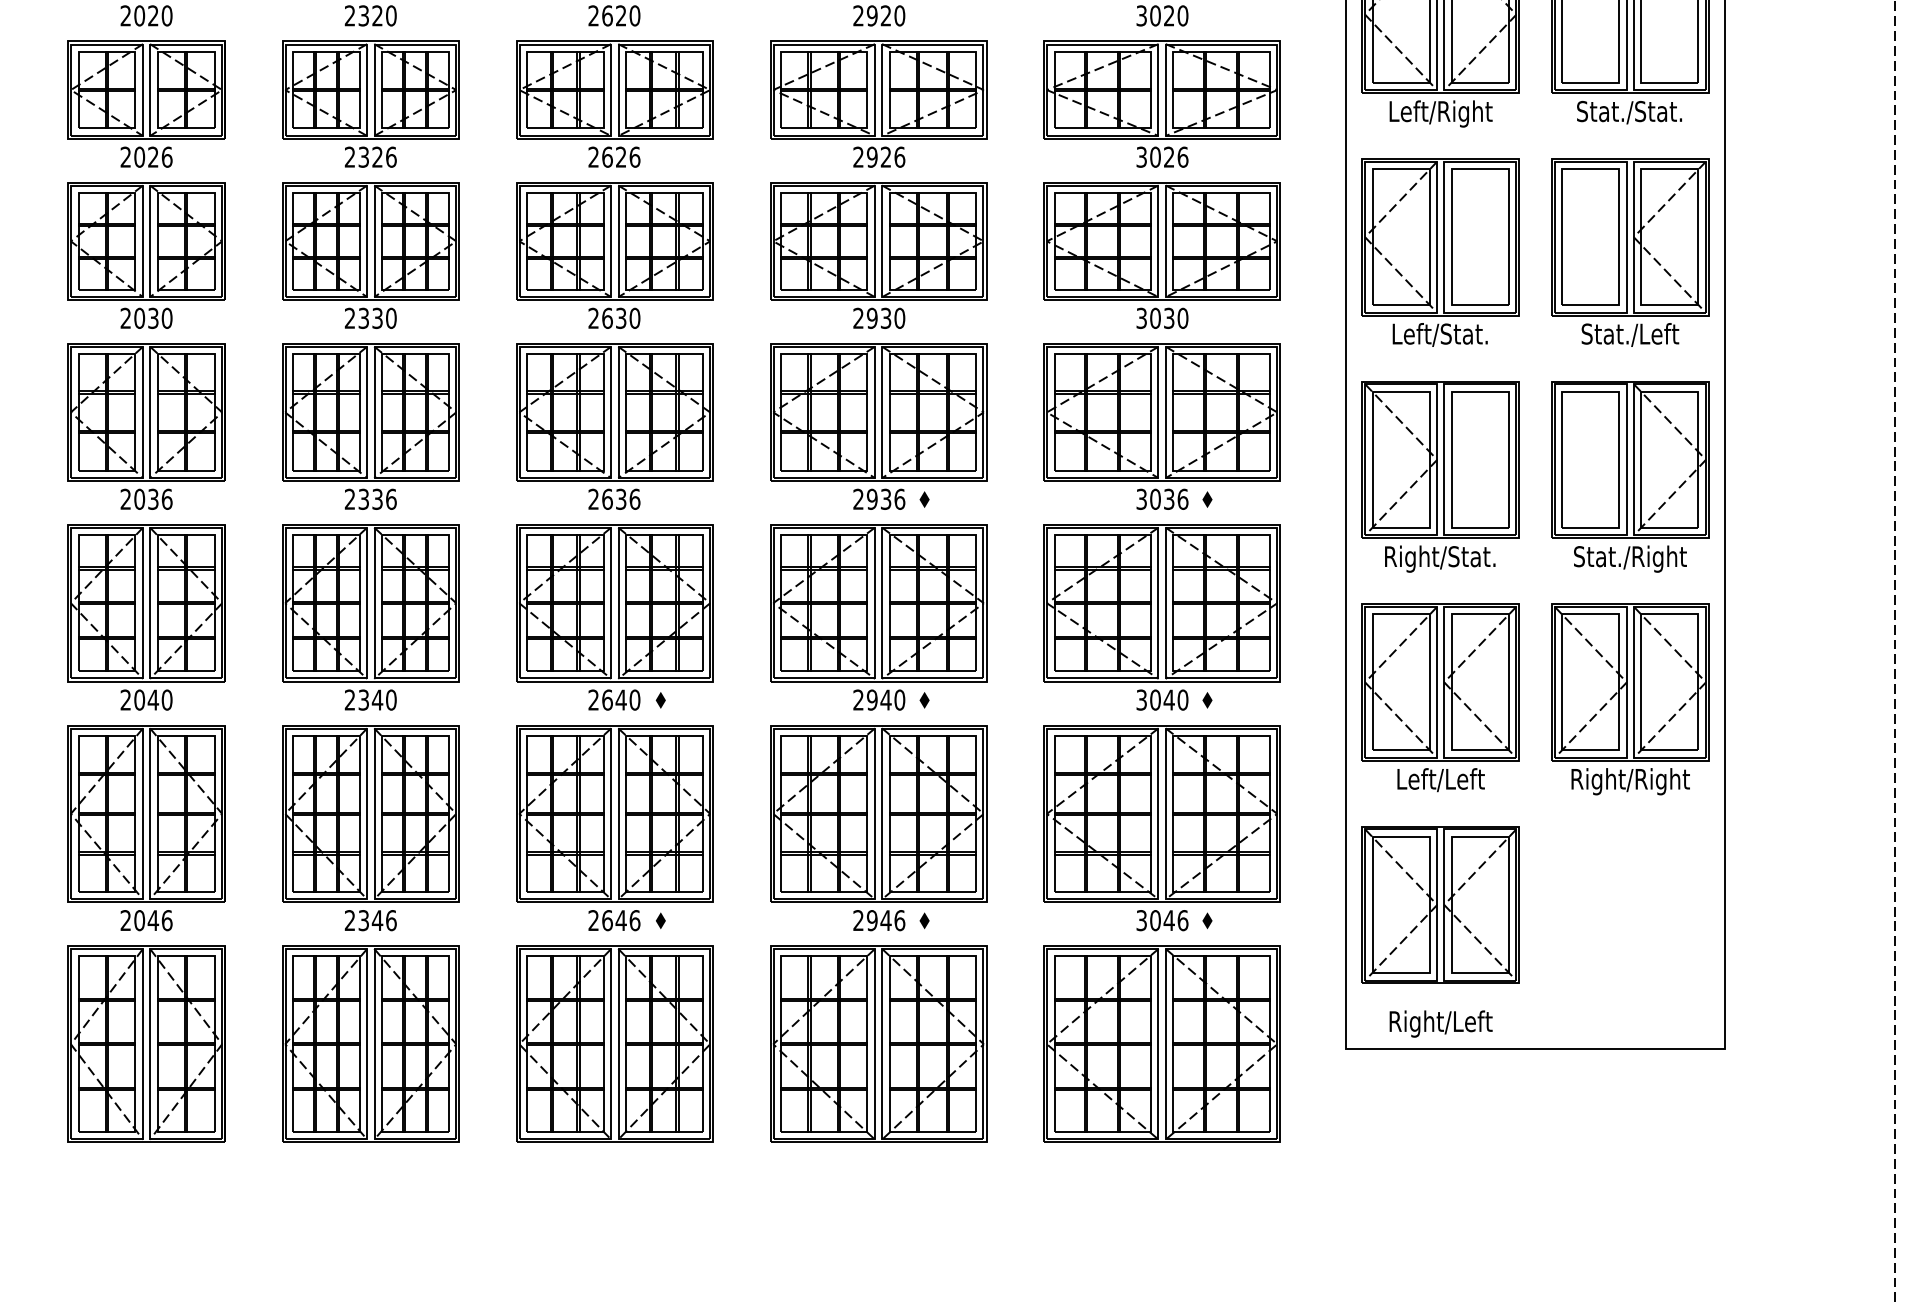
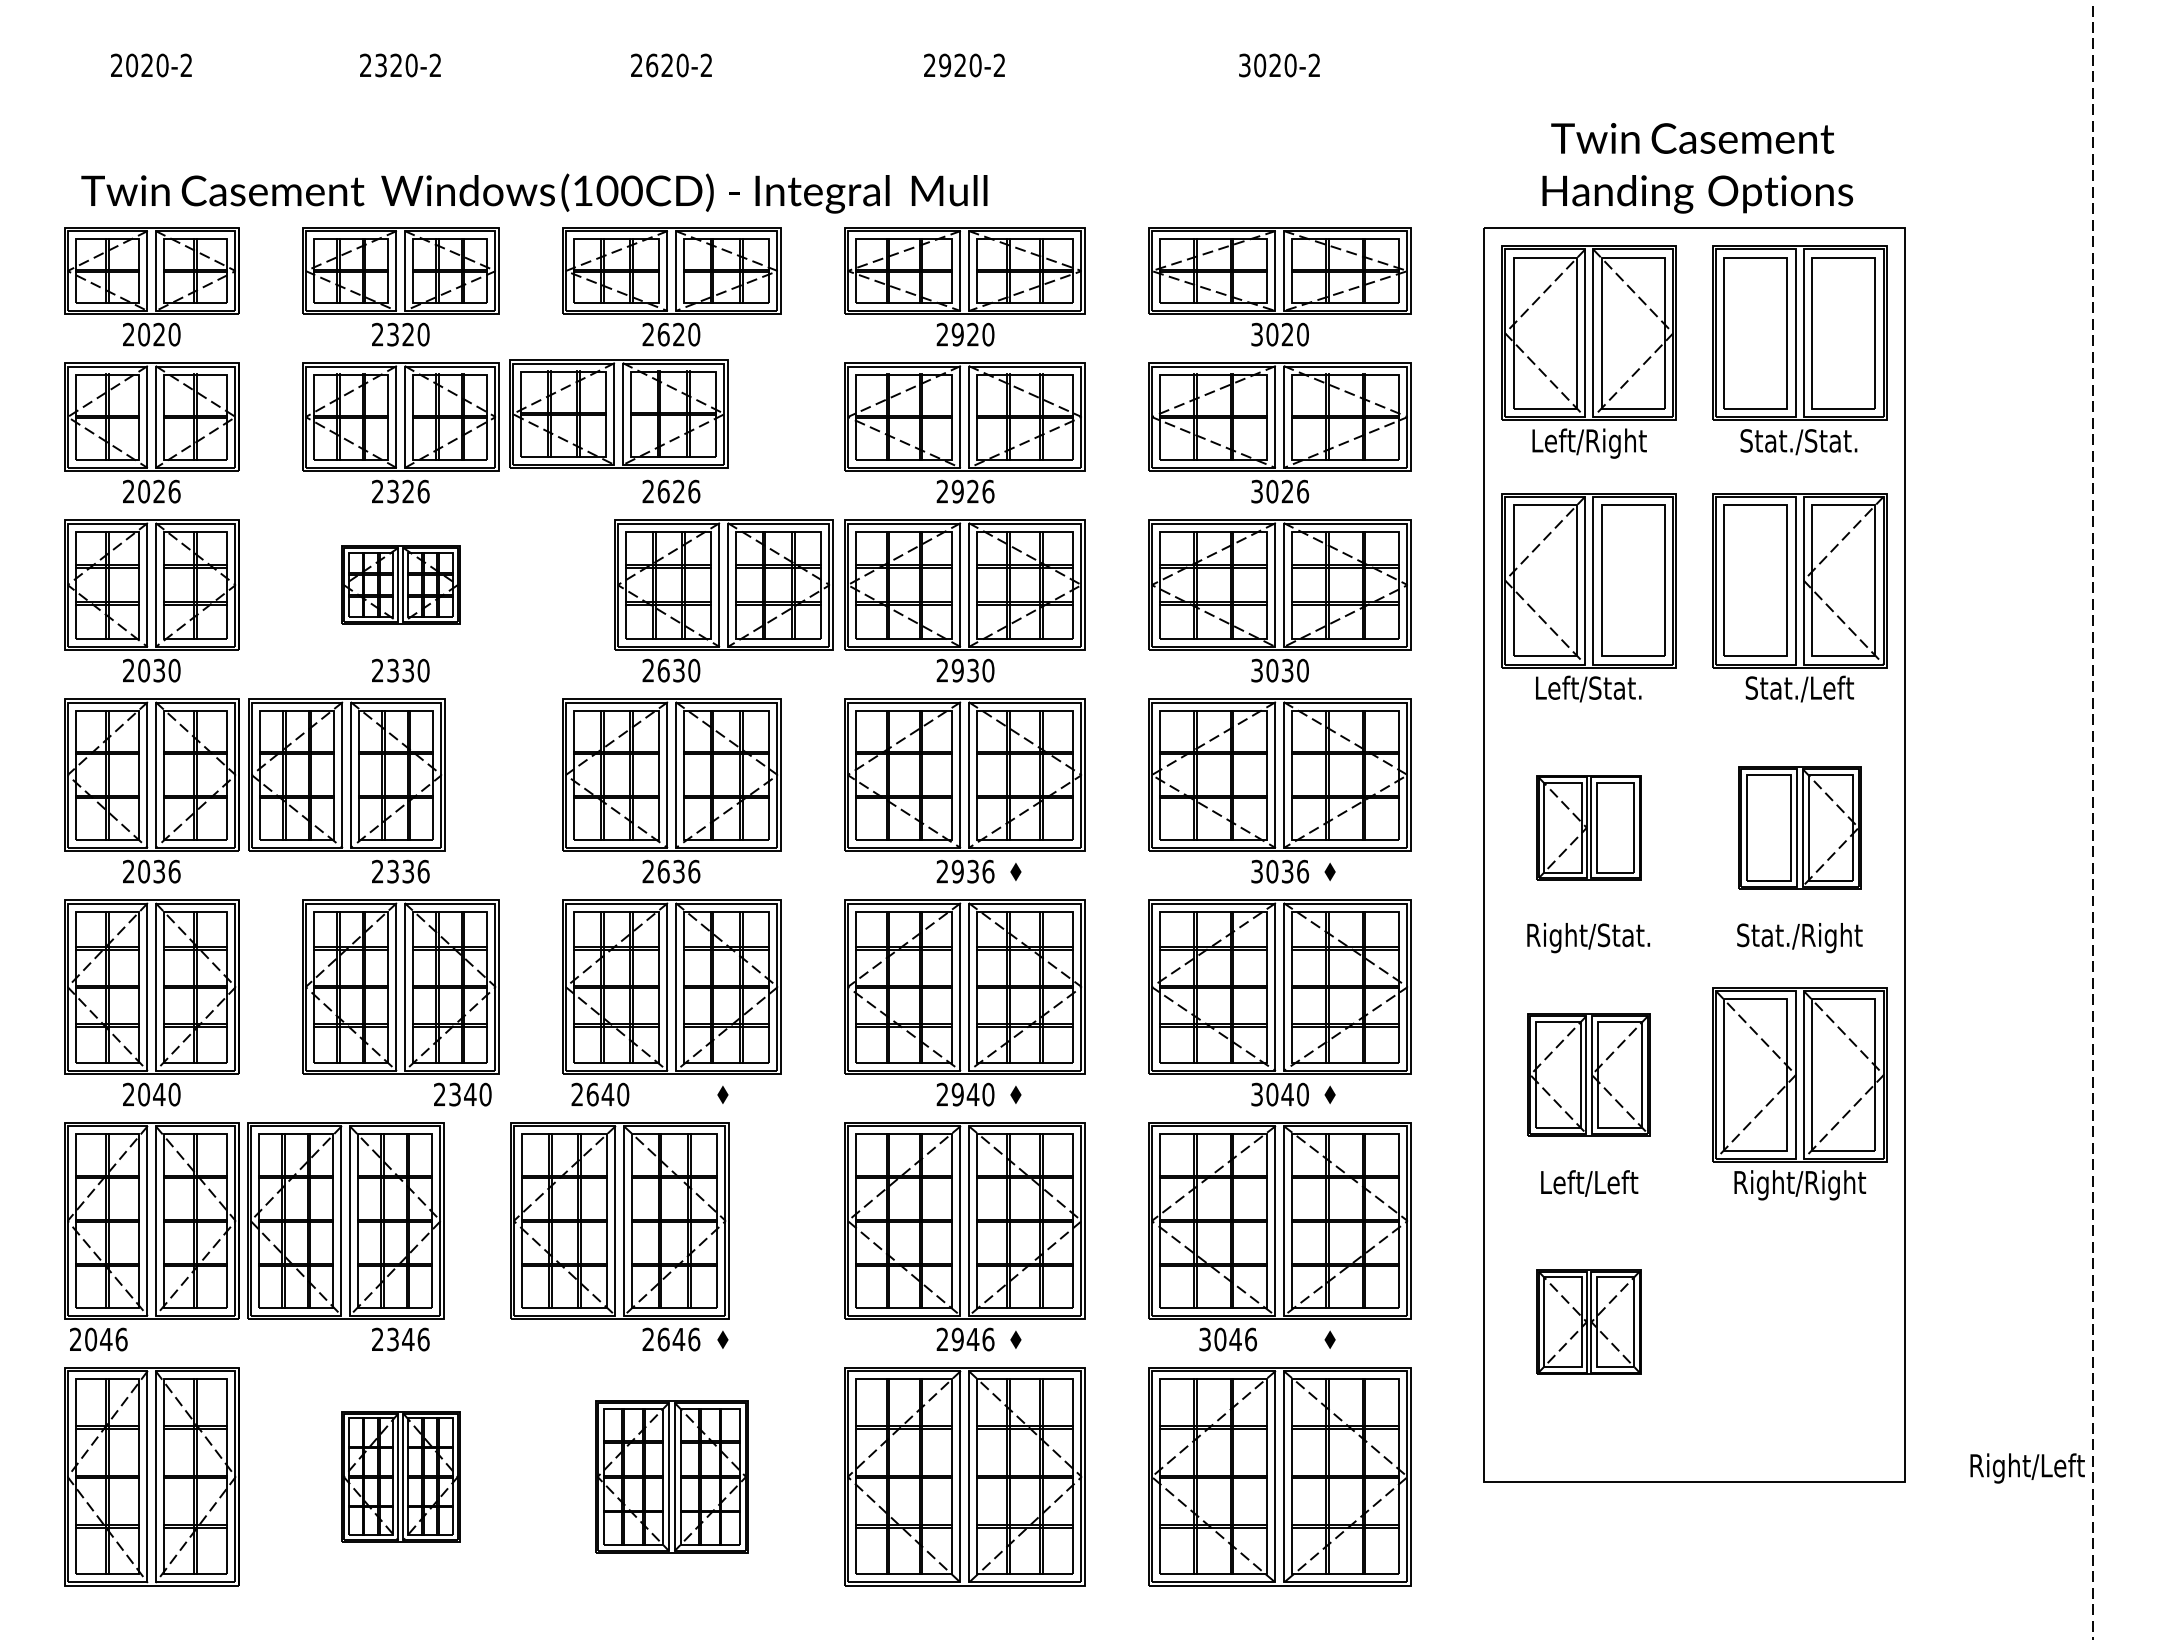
part: (614, 89) -> (618, 413), moved
part: (370, 240) -> (400, 584), size x0.6
part: (614, 240) -> (723, 584), moved
part: (370, 411) -> (346, 774), moved
part: (1440, 459) -> (1588, 827), size x0.6
part: (1630, 459) -> (1799, 827), size x0.7
part: (1440, 681) -> (1588, 1074), size x0.7
text: (370, 699) -> (462, 1094), moved
text: (614, 699) -> (600, 1094), moved
part: (370, 813) -> (345, 1220), moved
part: (614, 813) -> (619, 1220), moved
part: (1440, 904) -> (1588, 1321), size x0.6
text: (146, 920) -> (98, 1339), moved
text: (1162, 920) -> (1228, 1339), moved
text: (1440, 1024) -> (2027, 1468), moved
part: (370, 1043) -> (400, 1476), size x0.6
part: (614, 1043) -> (671, 1476), size x0.7

